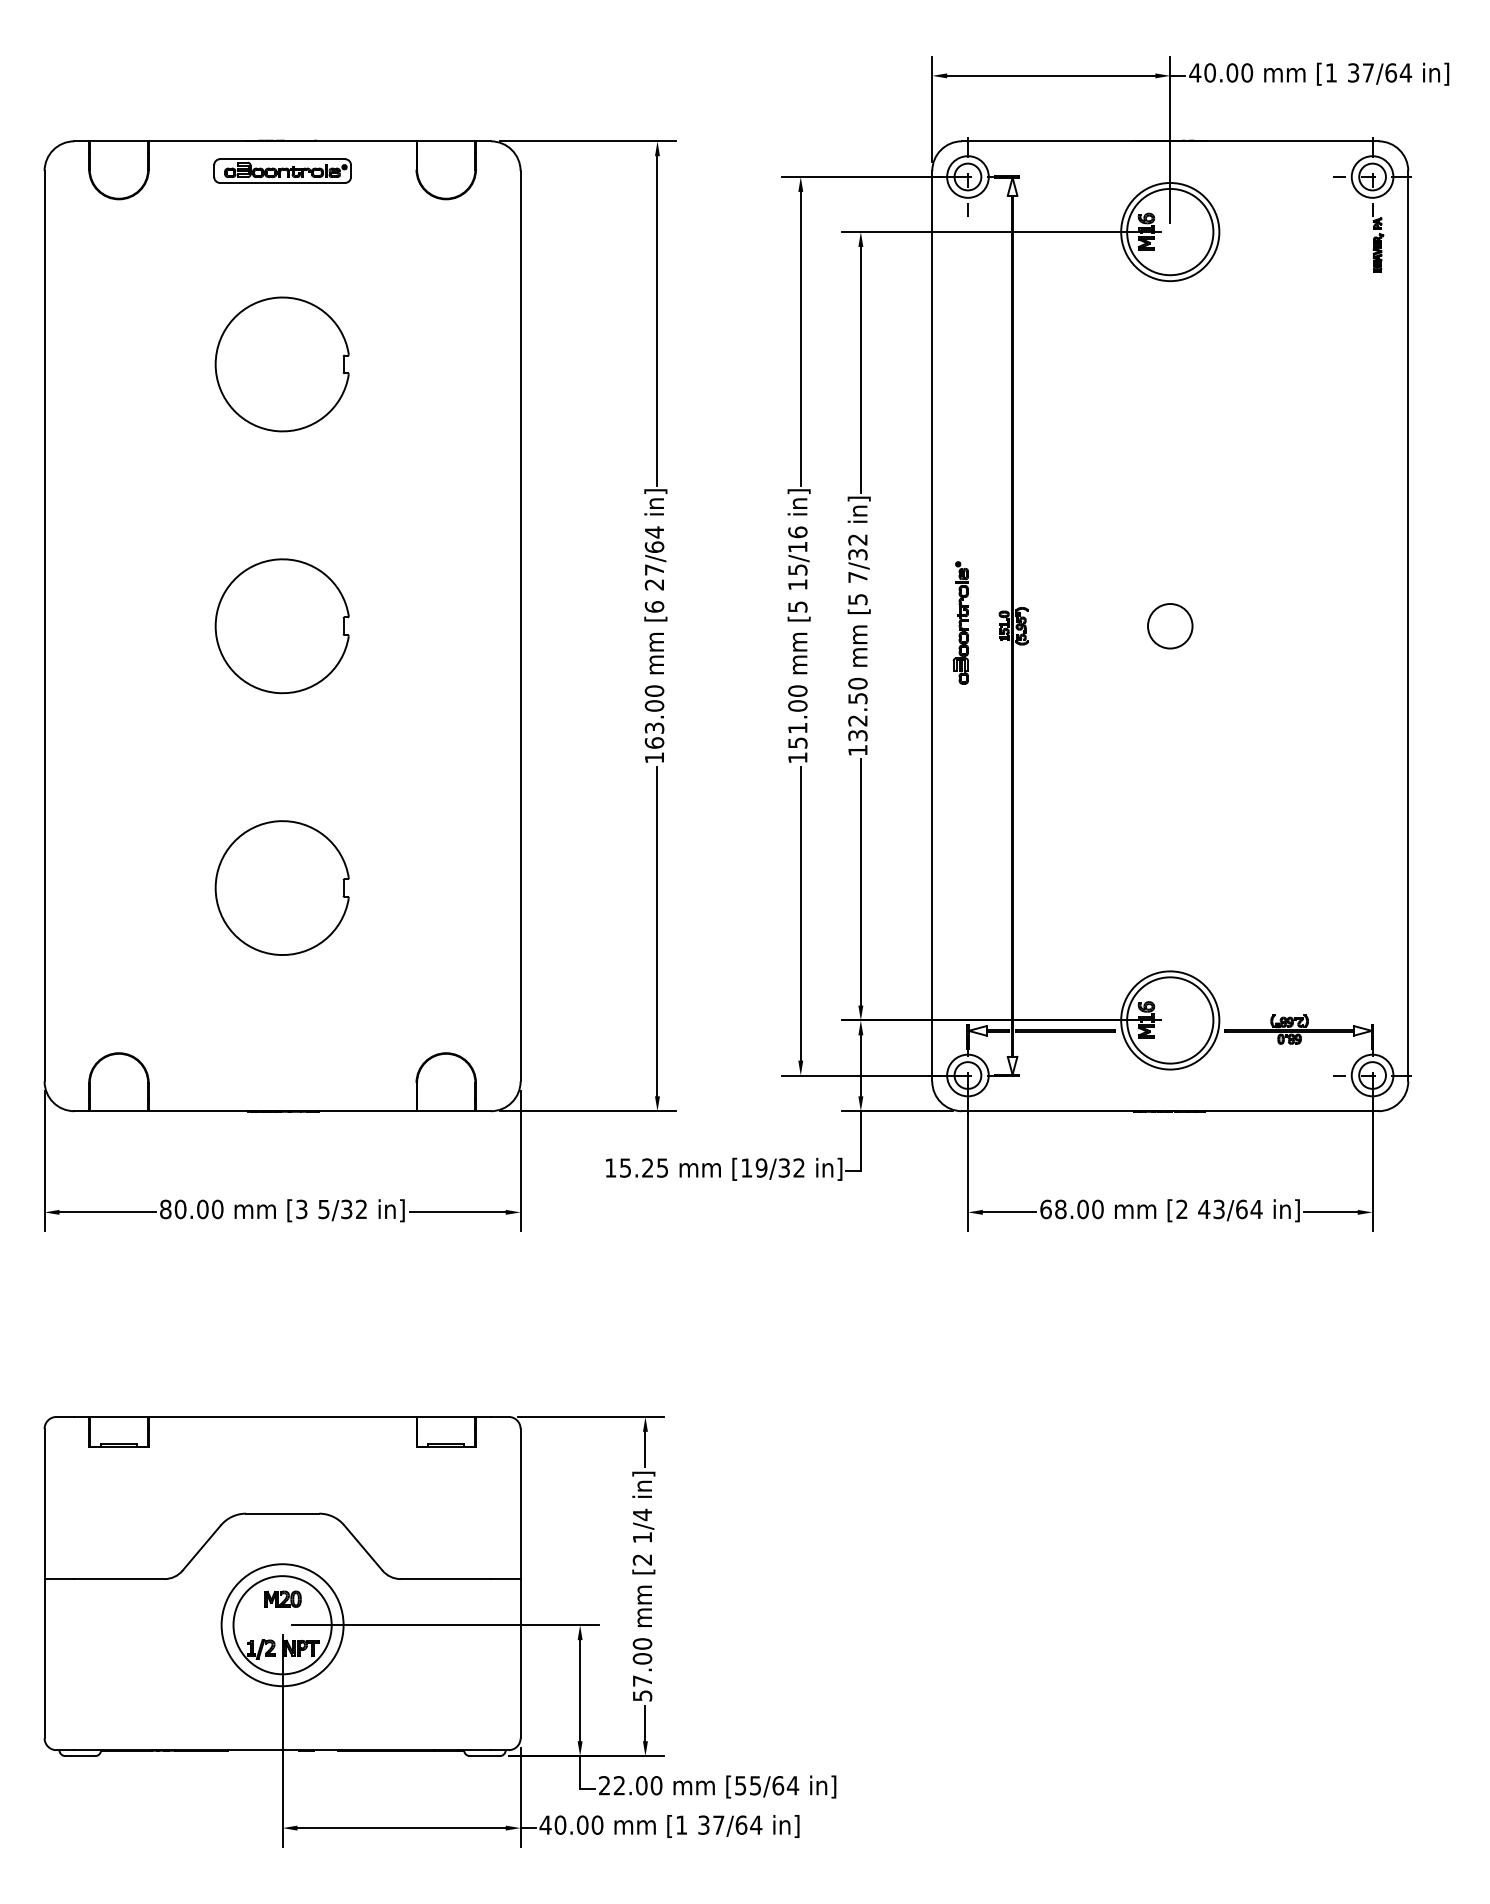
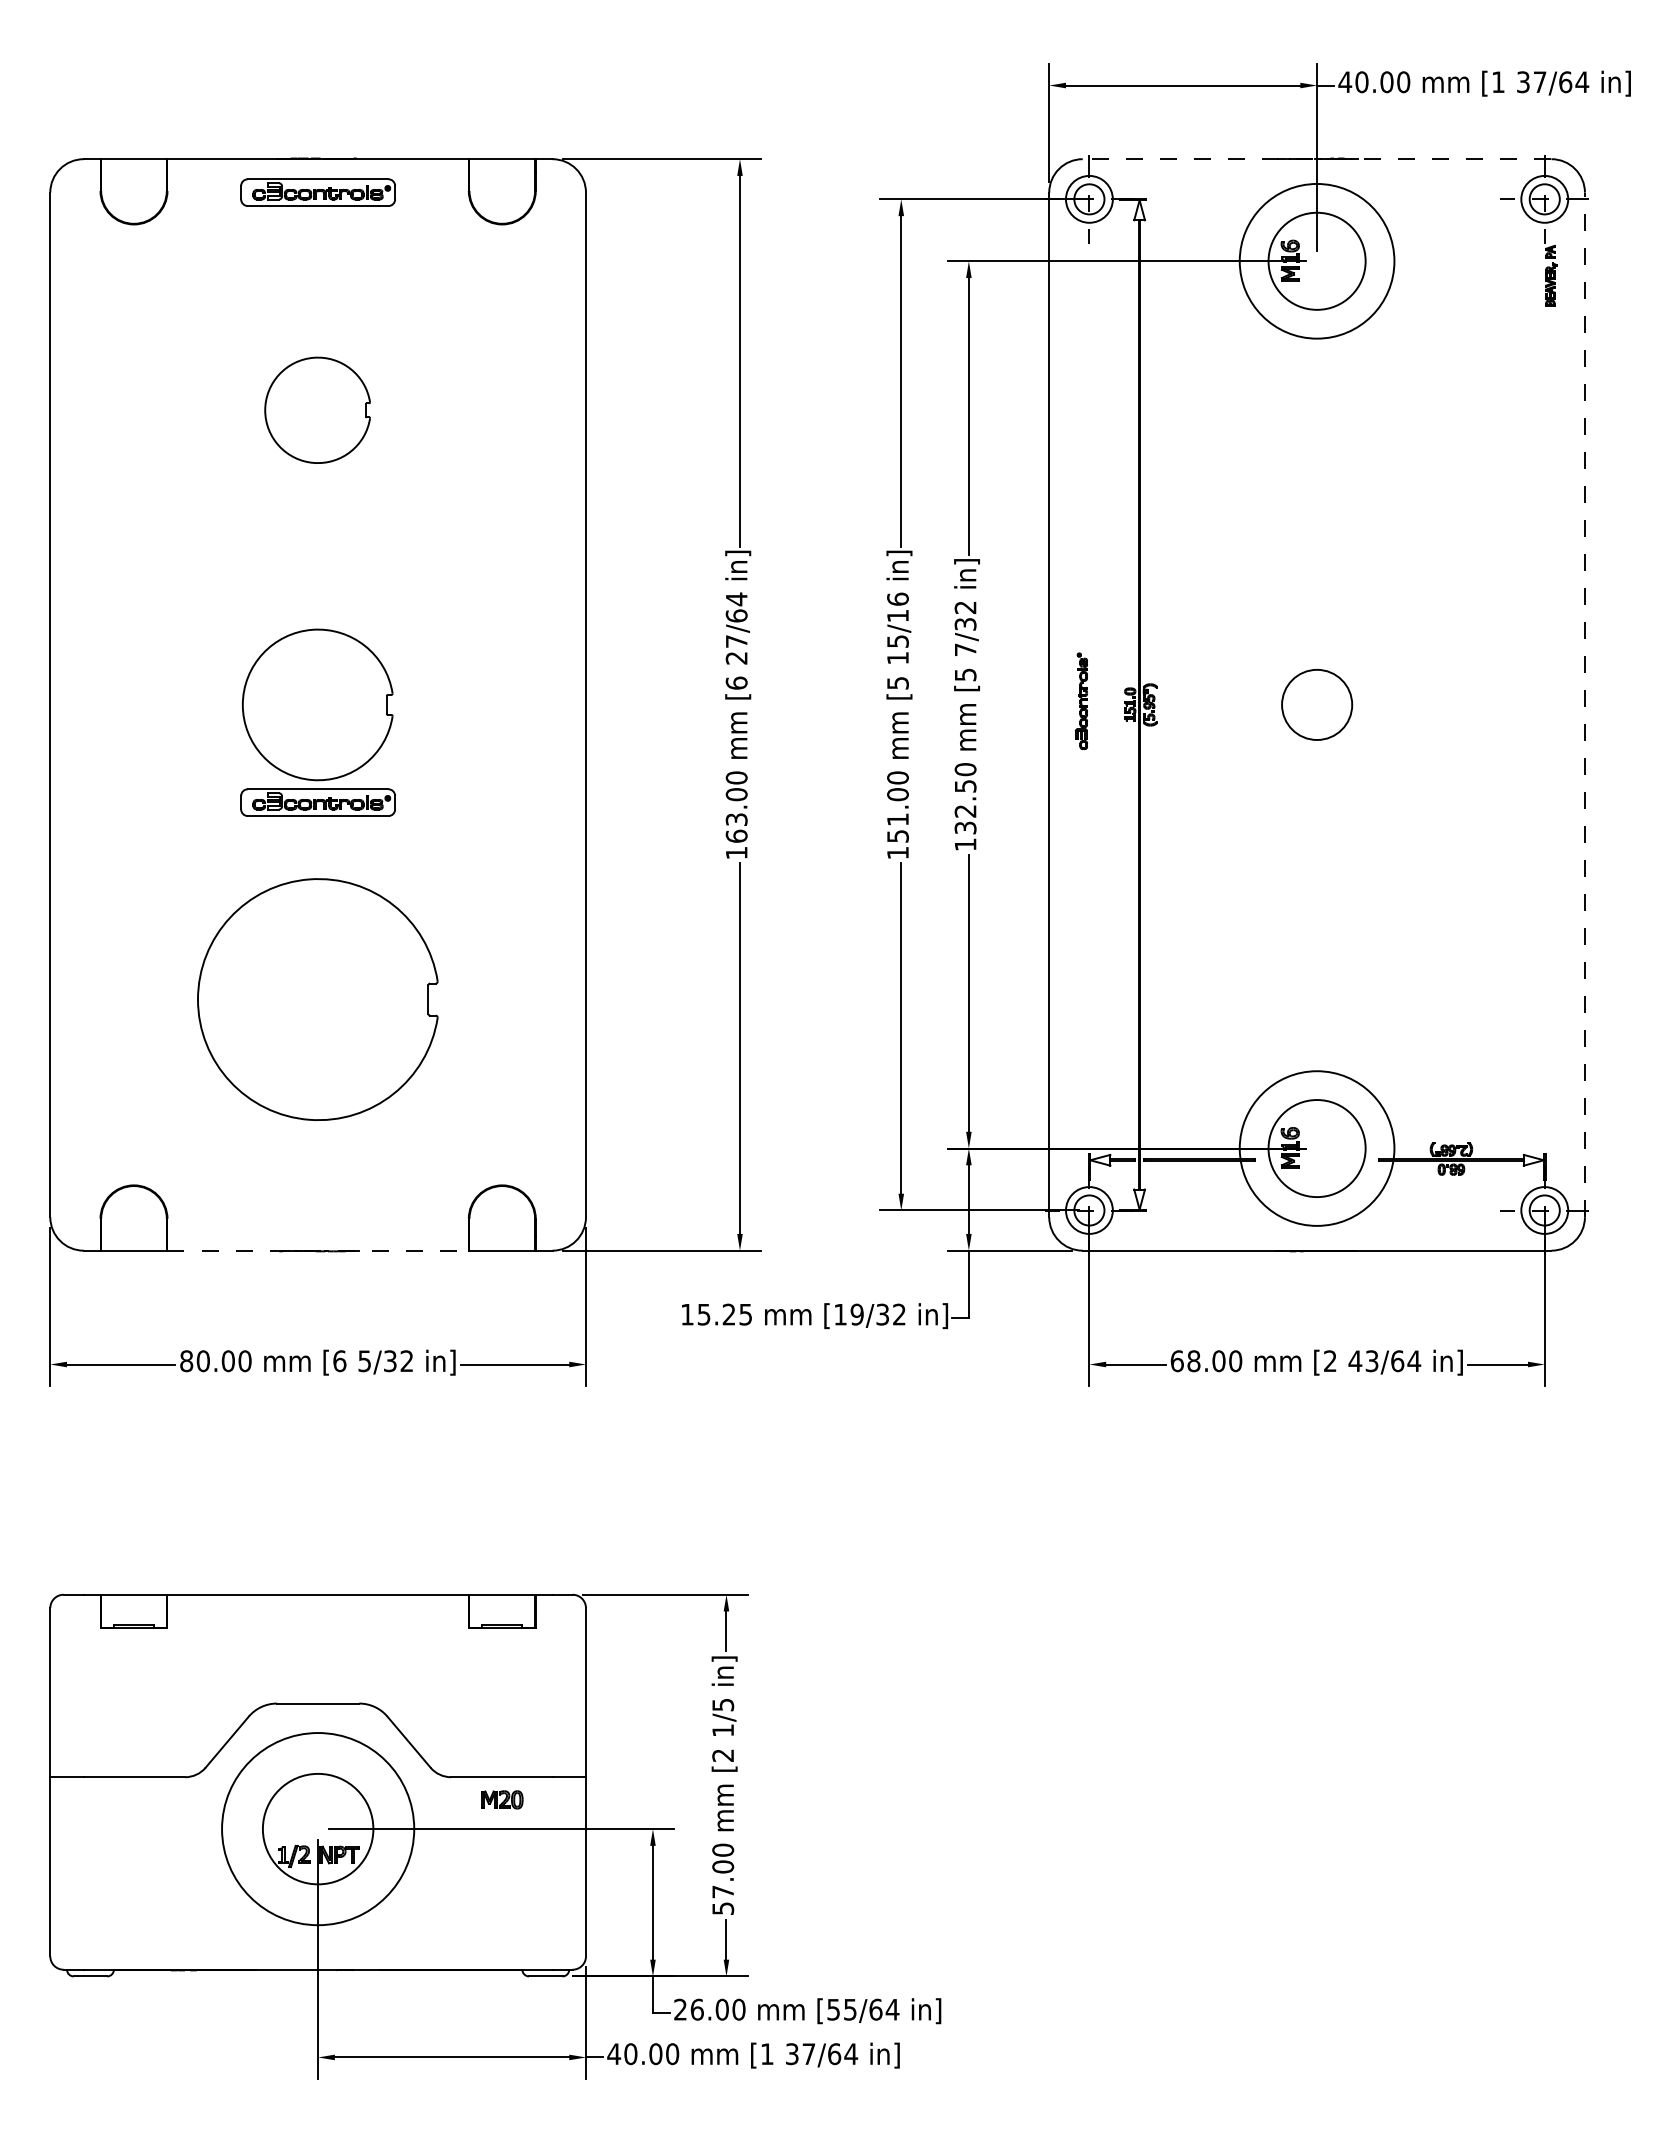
line: (1169, 141) -> (1316, 159), solid -> dashed
circle: (1169, 232) -> (1316, 261), size x1.4
part: (282, 364) -> (317, 410), size x0.7
part: (960, 623) -> (1081, 701), size x0.7
circle: (1169, 625) -> (1316, 704), size x1.4
line: (1407, 625) -> (1584, 704), solid -> dashed
part: (282, 712) -> (317, 802), added
part: (282, 888) -> (317, 999), size x1.6
circle: (1169, 1020) -> (1316, 1148), size x1.4
line: (282, 1111) -> (318, 1250), solid -> dashed
text: (301, 1209) -> (339, 1361), [3 -> [6
text: (642, 1514) -> (723, 1704), 1/4 -> 1/5
part: (282, 1598) -> (502, 1799), moved
circle: (282, 1624) -> (317, 1828), size x1.4
text: (618, 1785) -> (696, 2009), 22.00 -> 26.00

